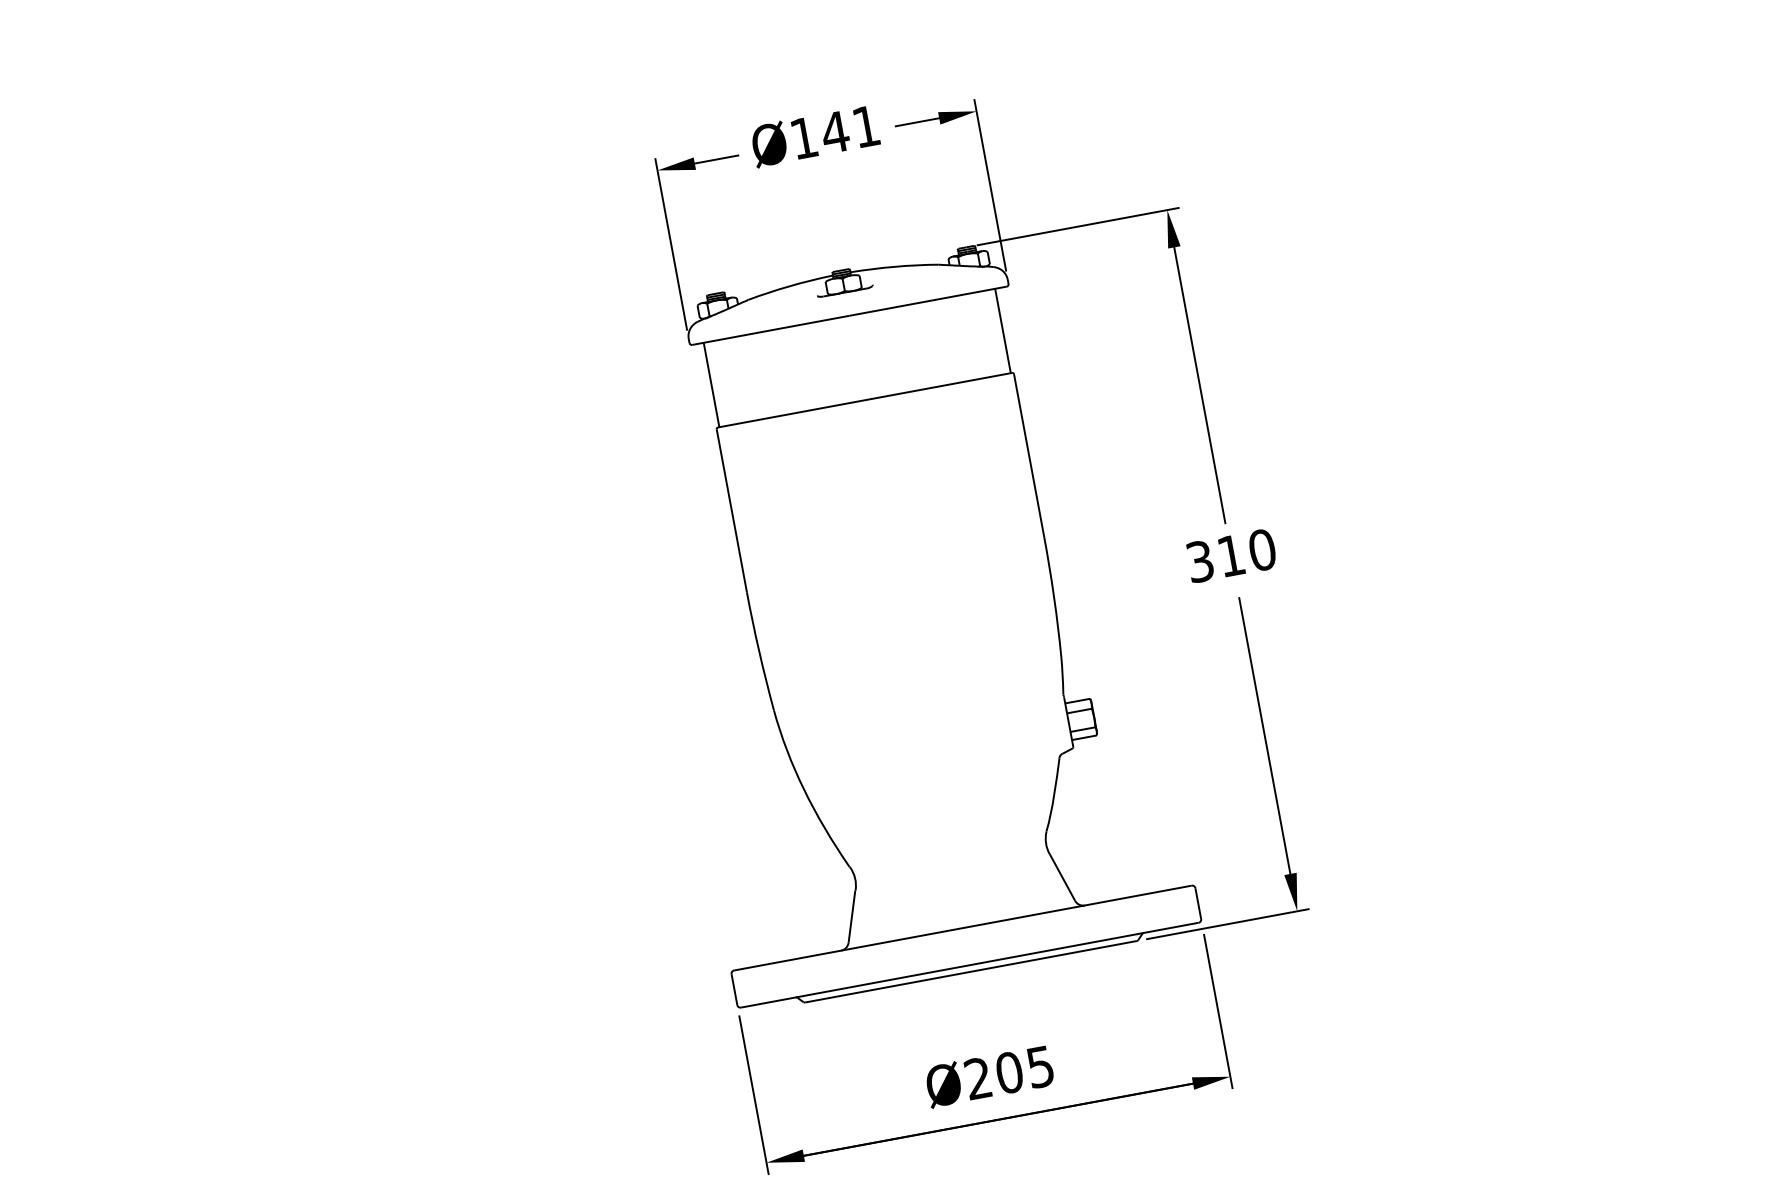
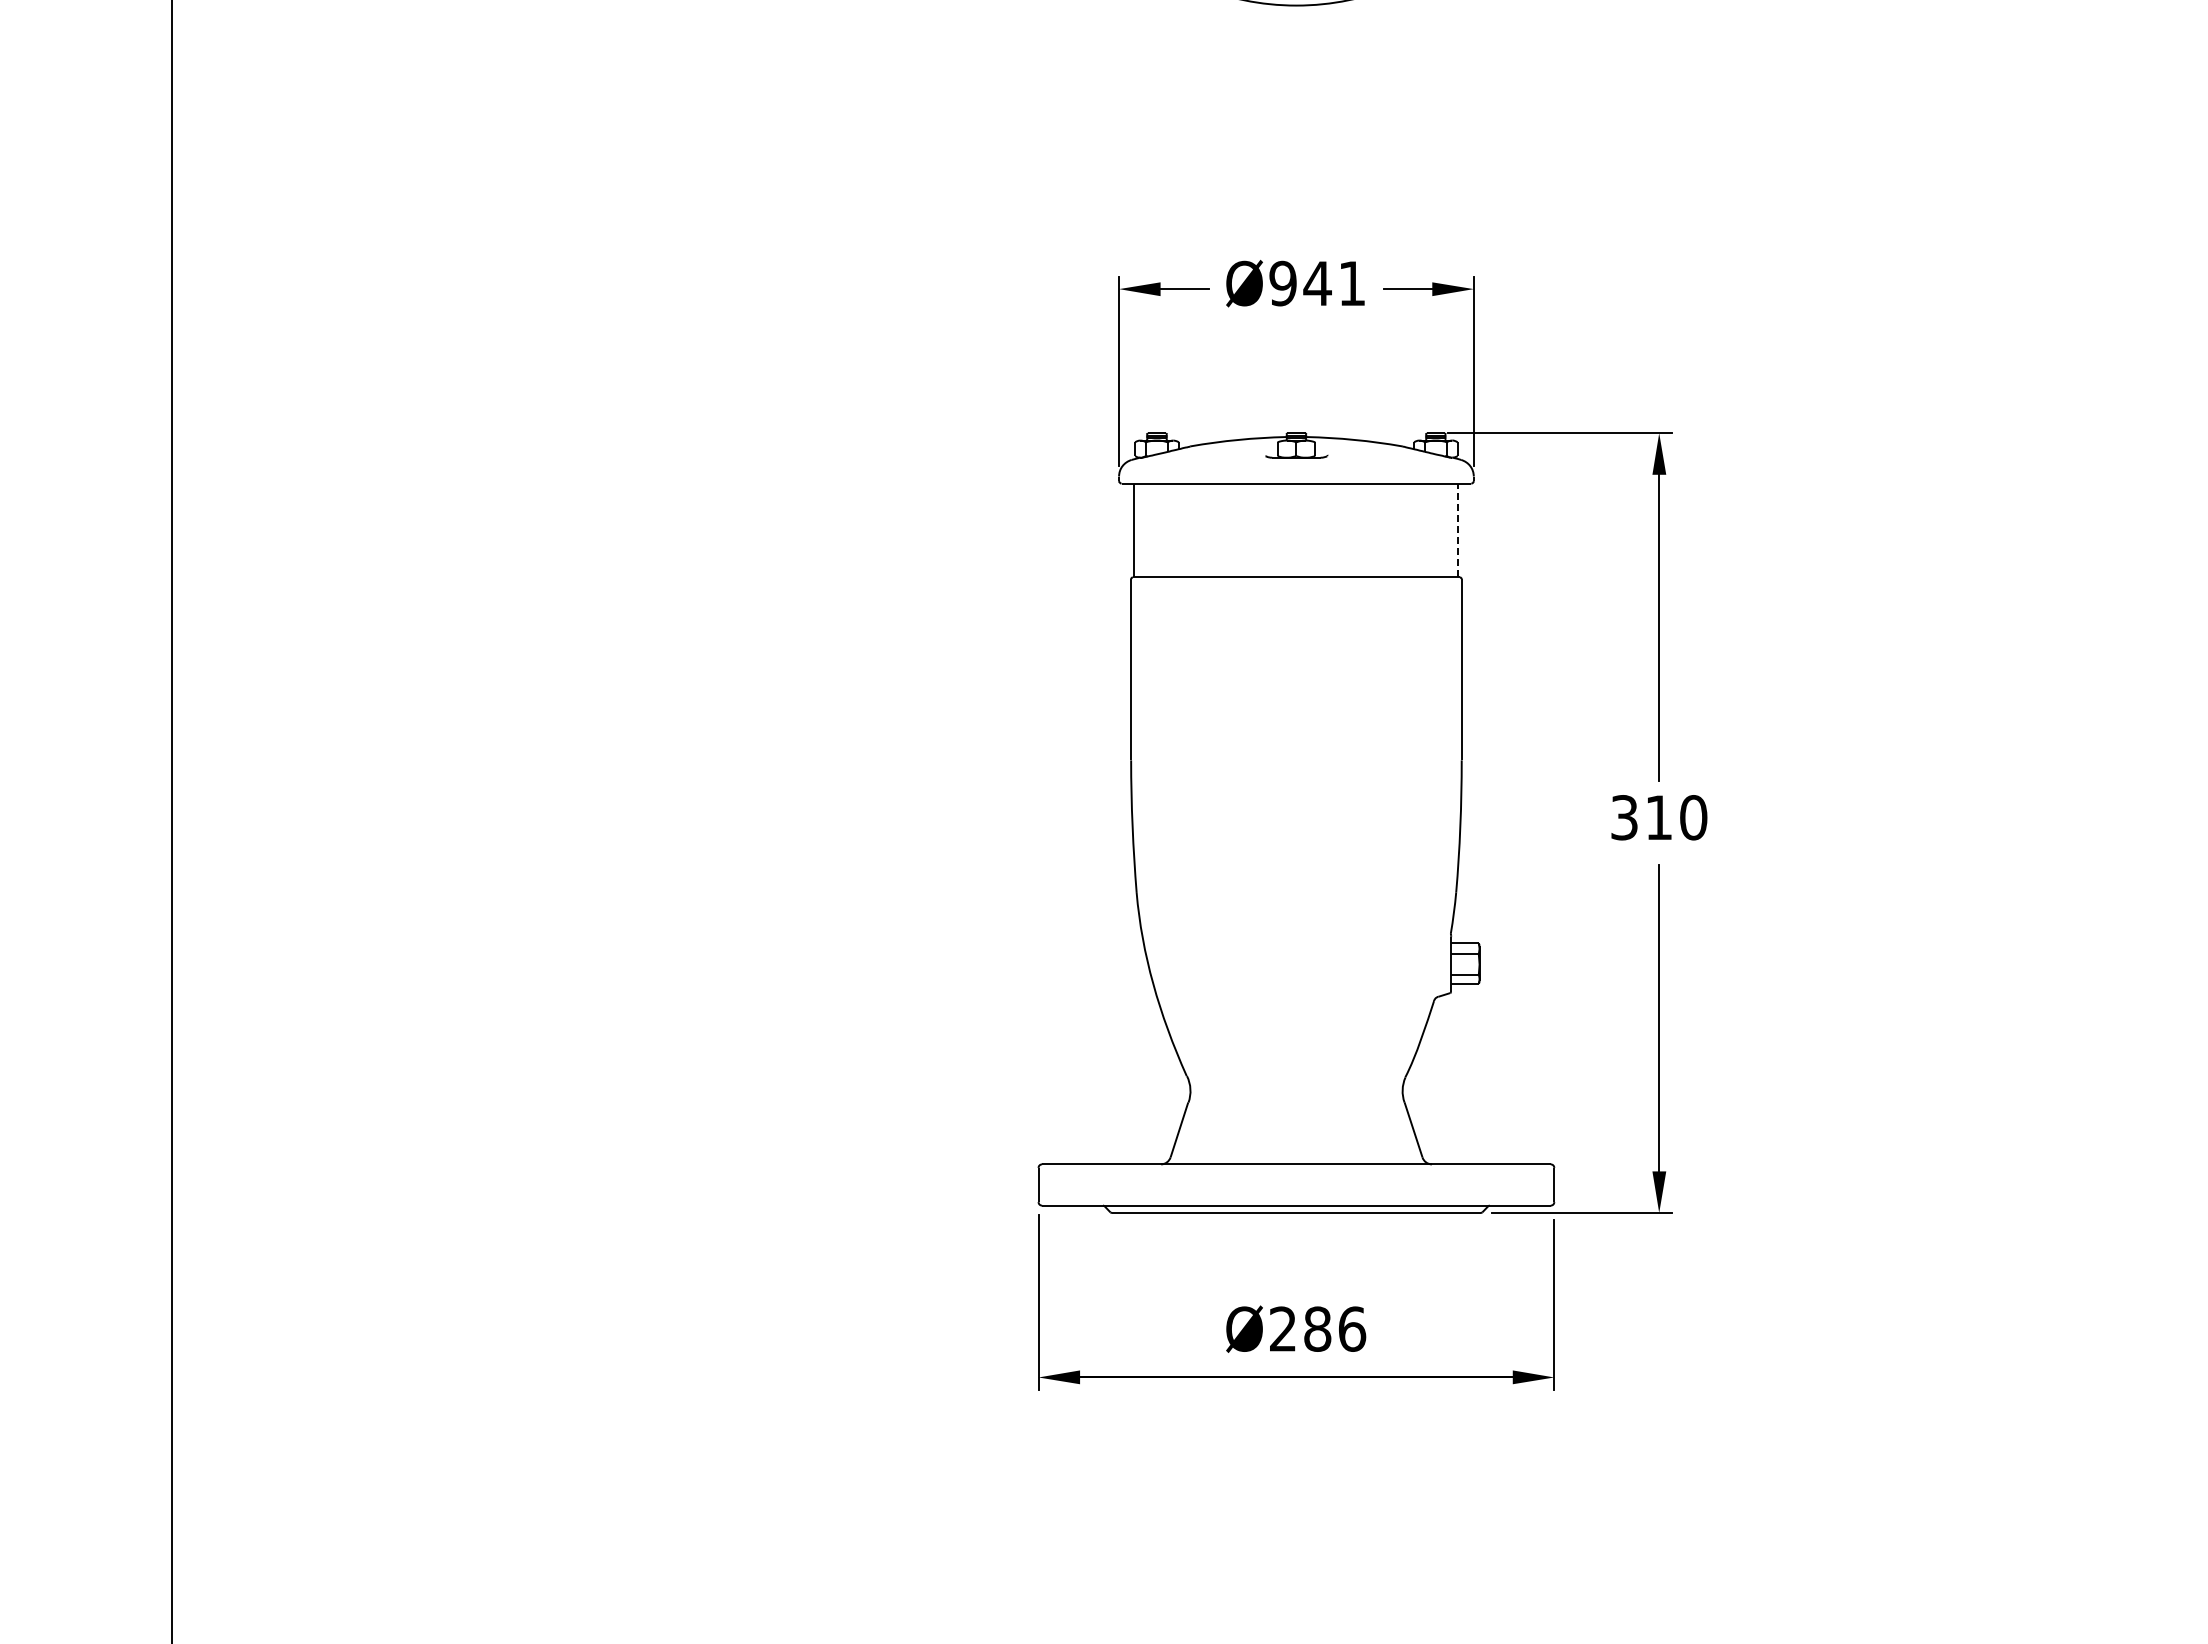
text: (803, 138) -> (1282, 283), Ø141 -> Ø941
line: (1003, 330) -> (1458, 530), solid -> dashed
text: (1025, 1069) -> (1335, 1328), Ø205 -> Ø286

